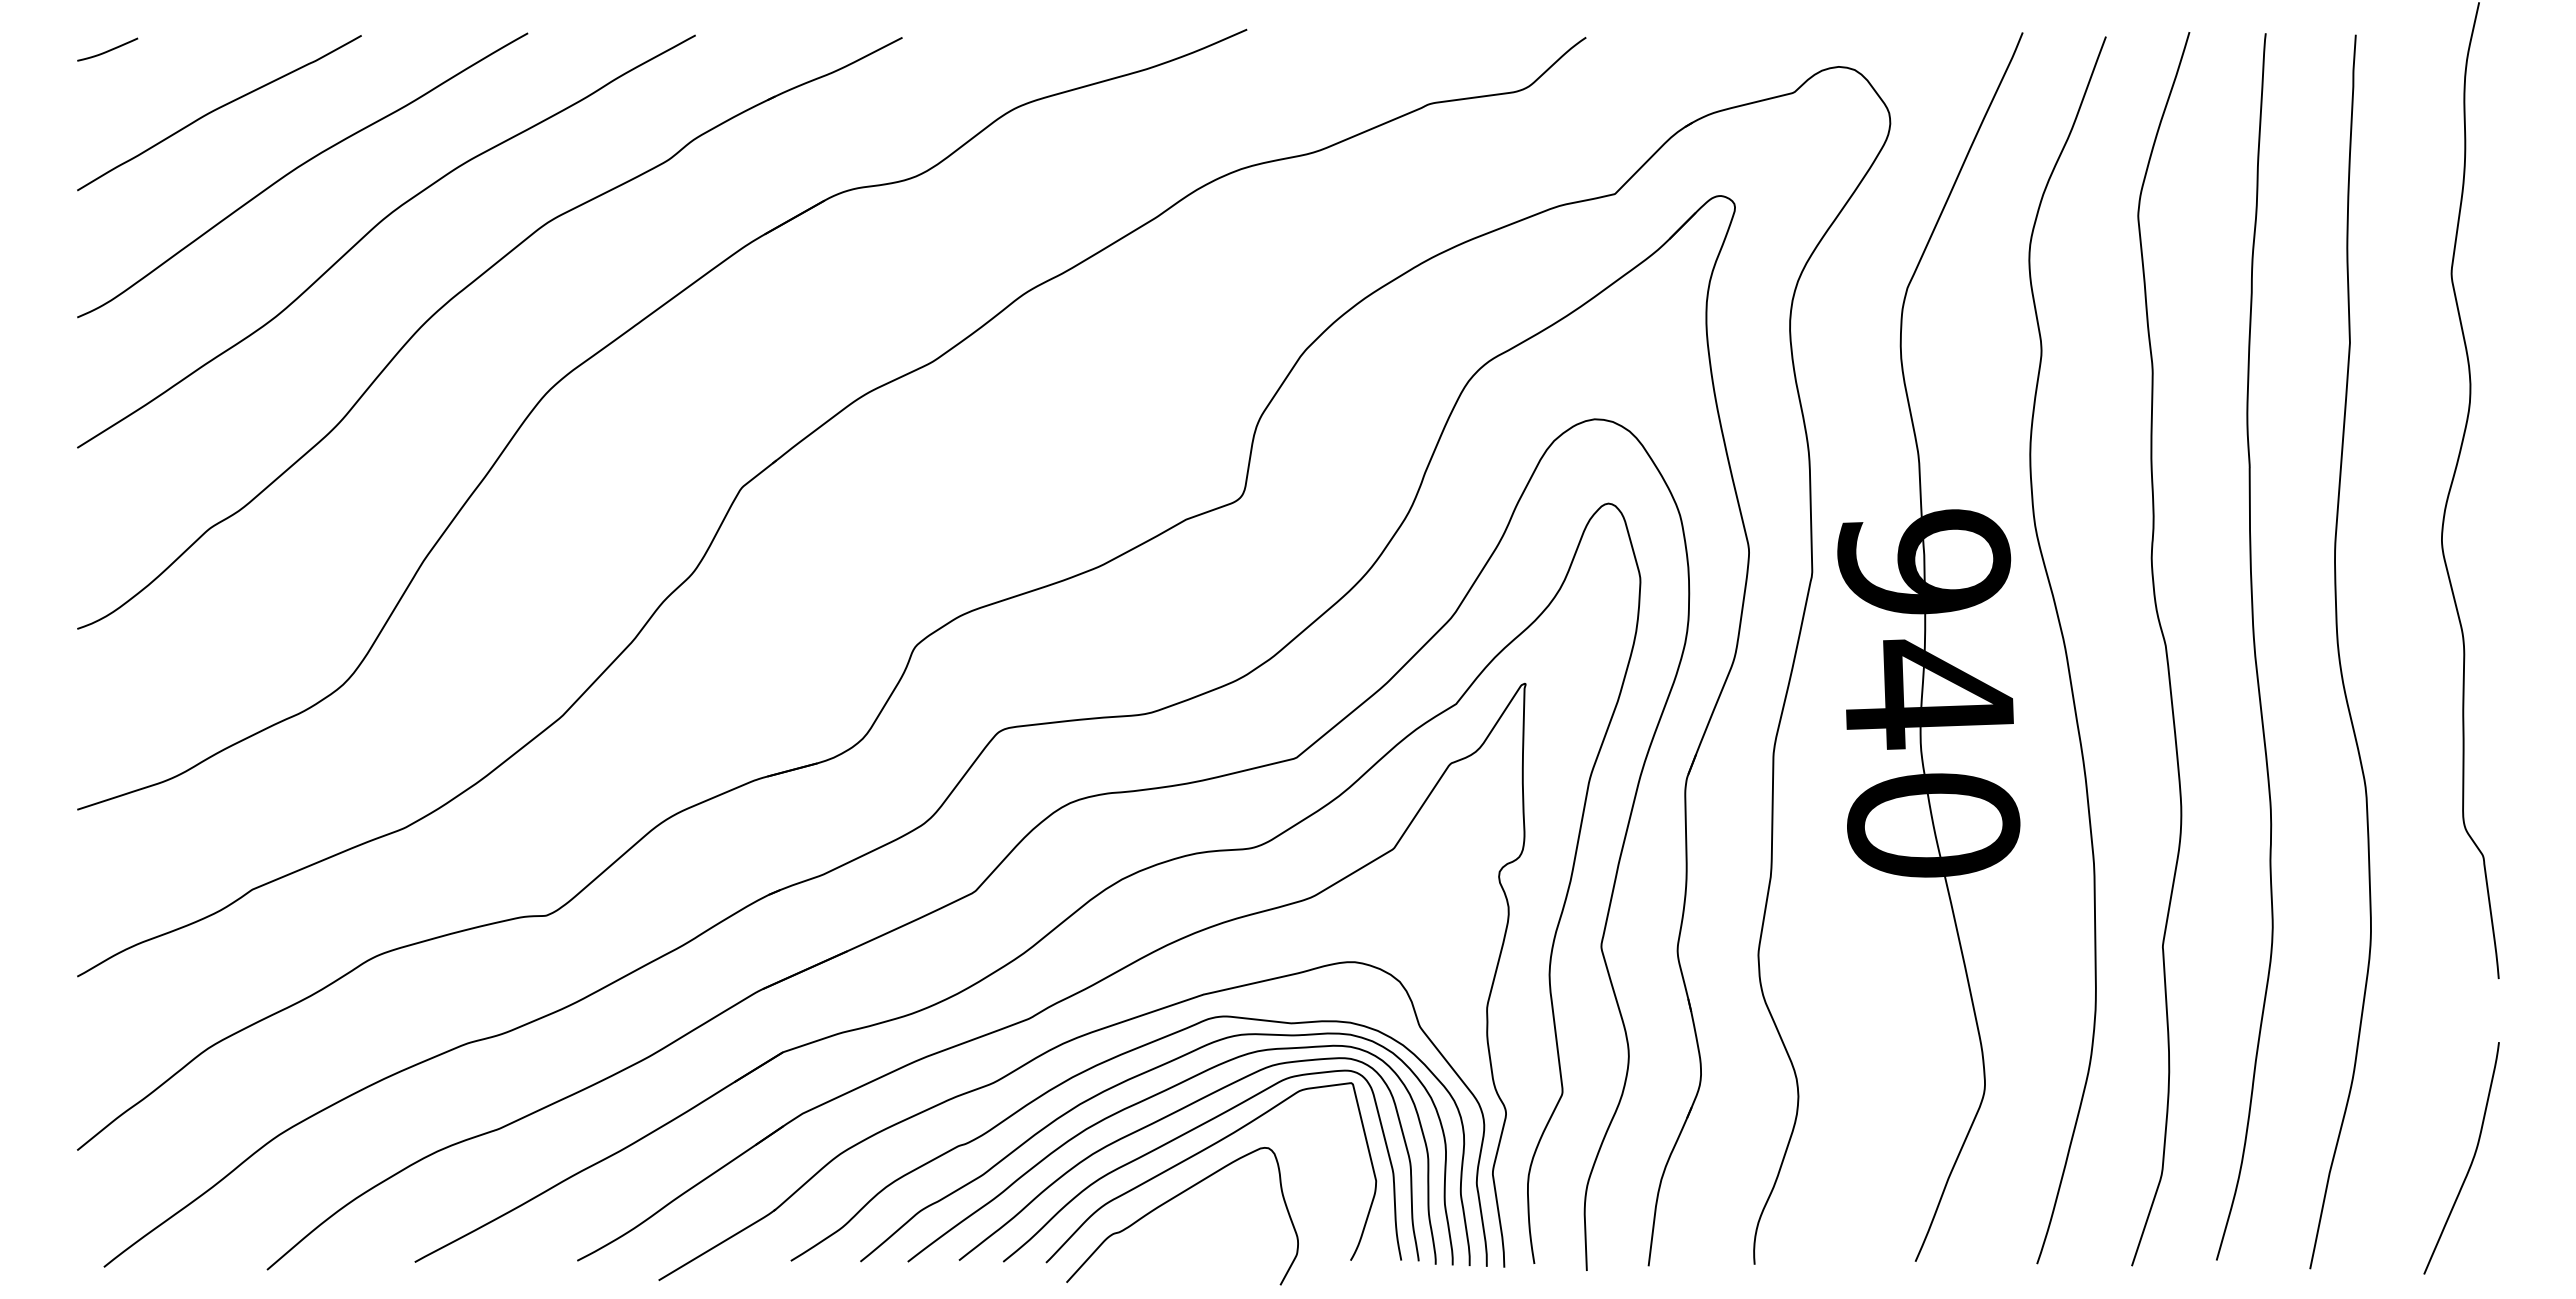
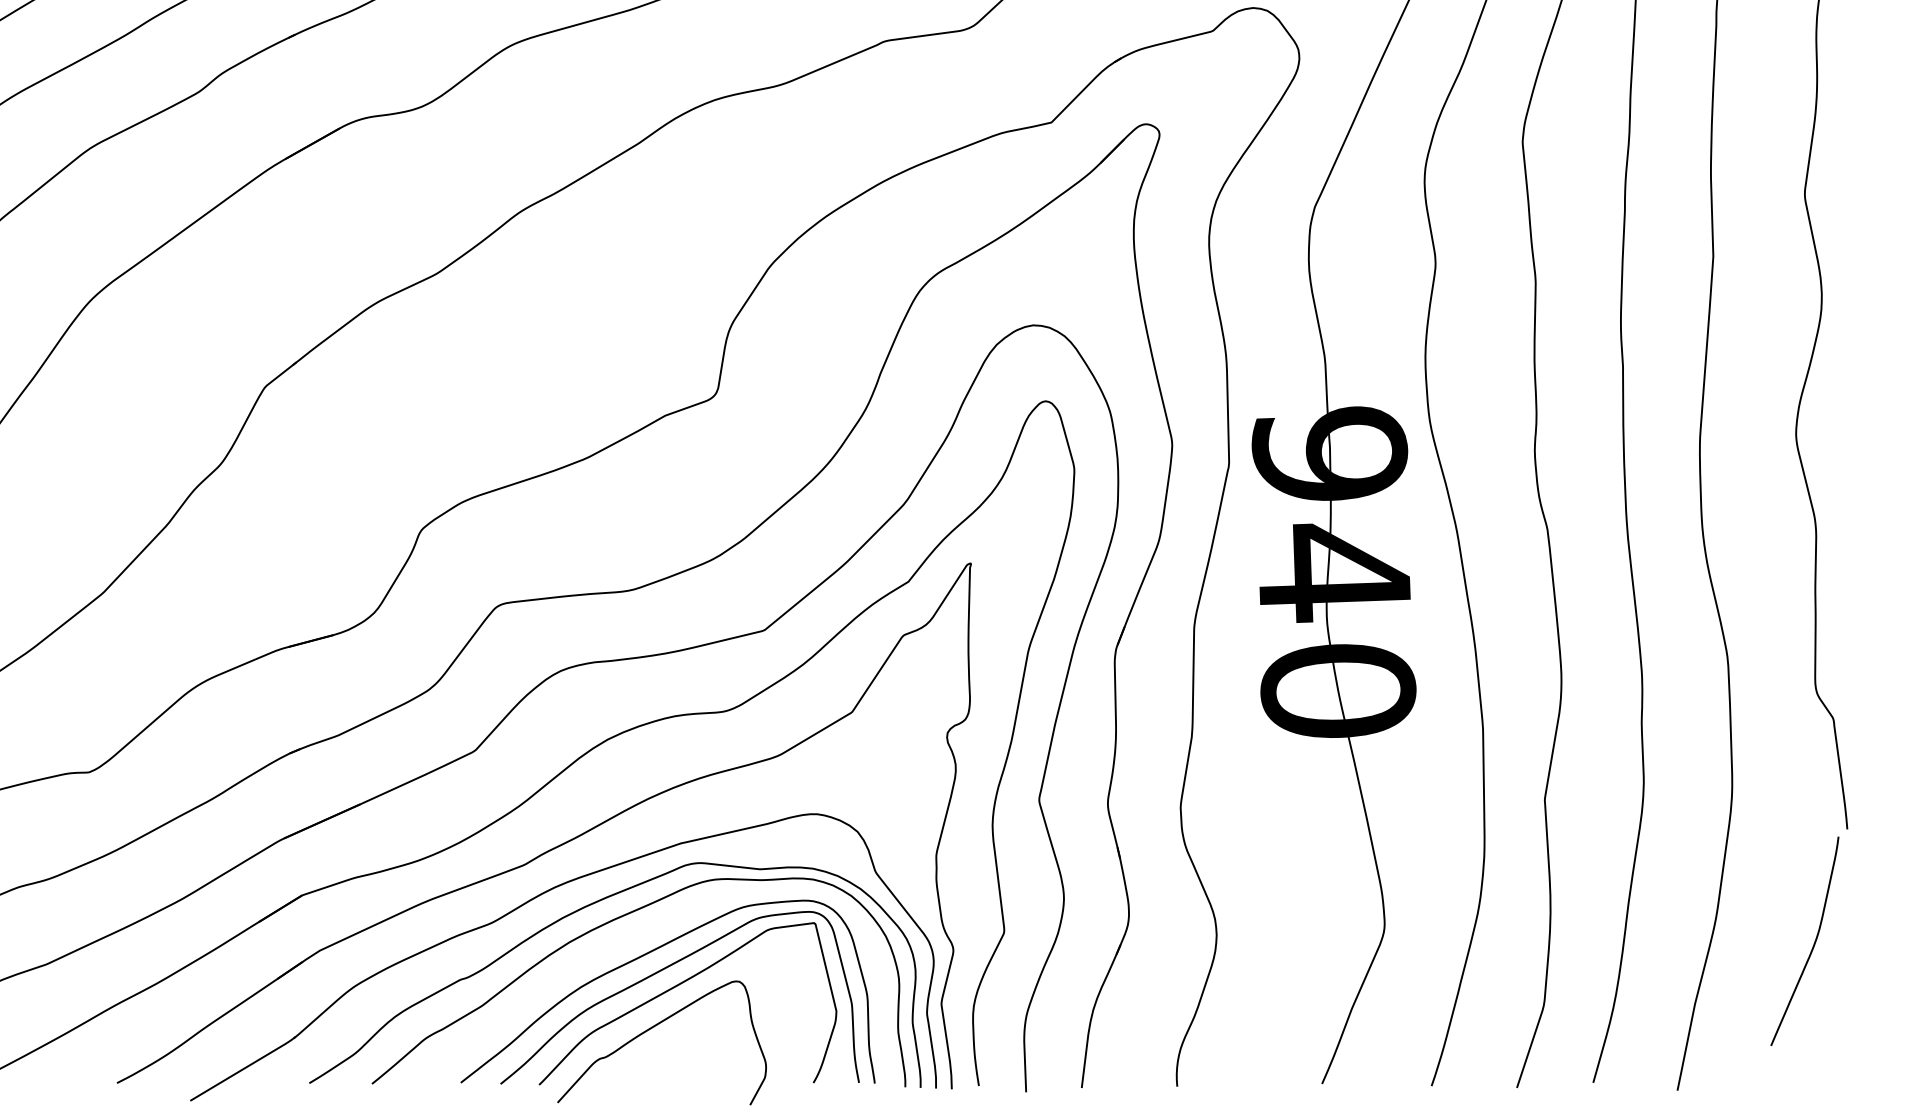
curve: (1144, 1101) -> (627, 939), removed
curve: (2471, 1160) -> (1813, 943), moved

